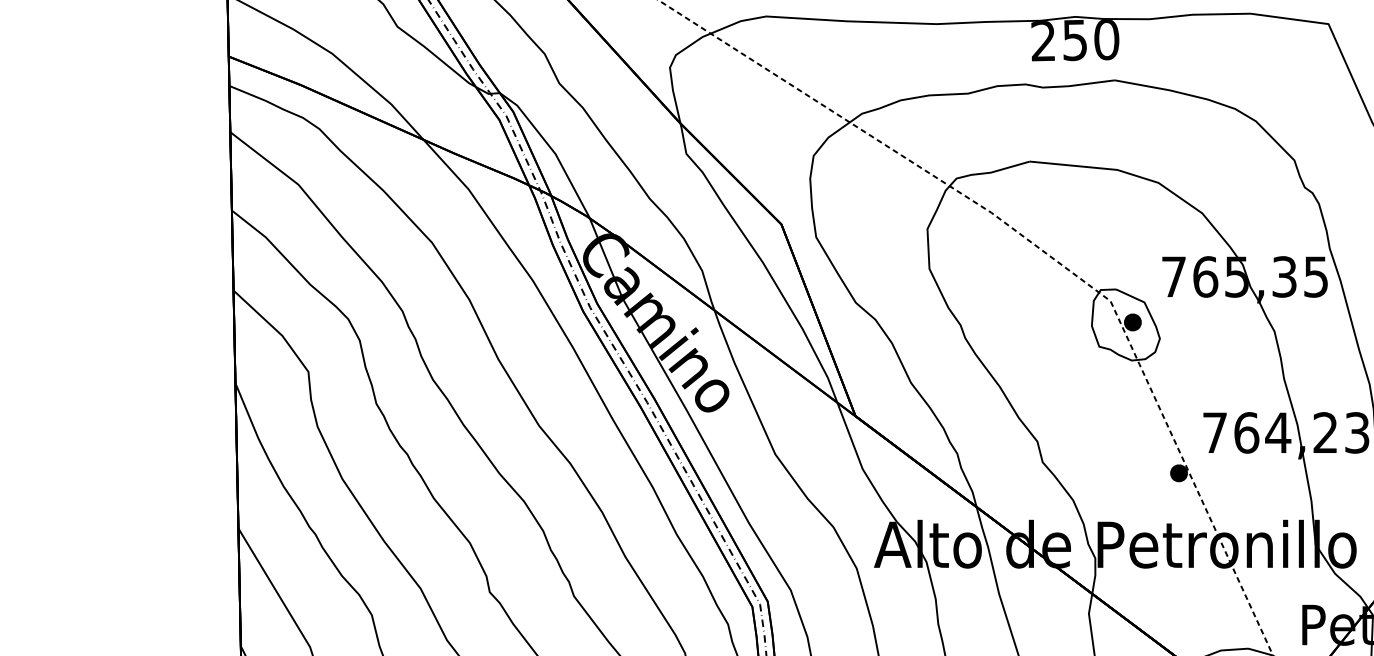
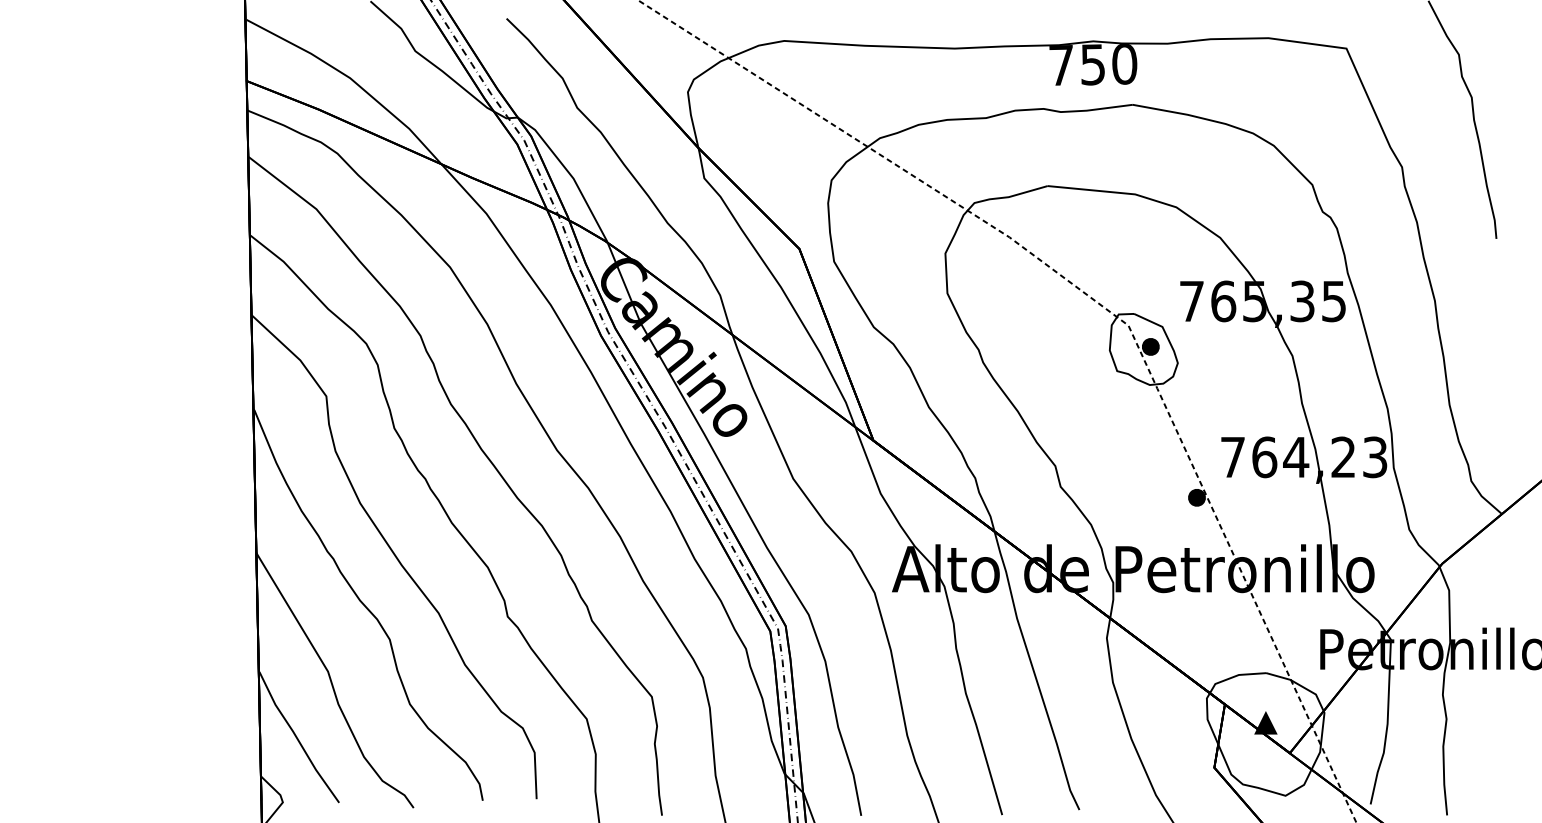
text: (1042, 41) -> (1060, 65), 250 -> 750

